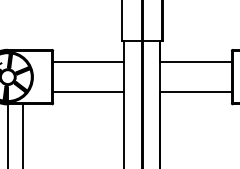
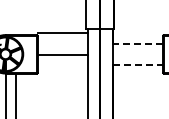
line: (88, 61) -> (62, 32), moved
line: (195, 61) -> (137, 43), solid -> dashed
line: (88, 93) -> (62, 55), moved
line: (196, 93) -> (138, 65), solid -> dashed

